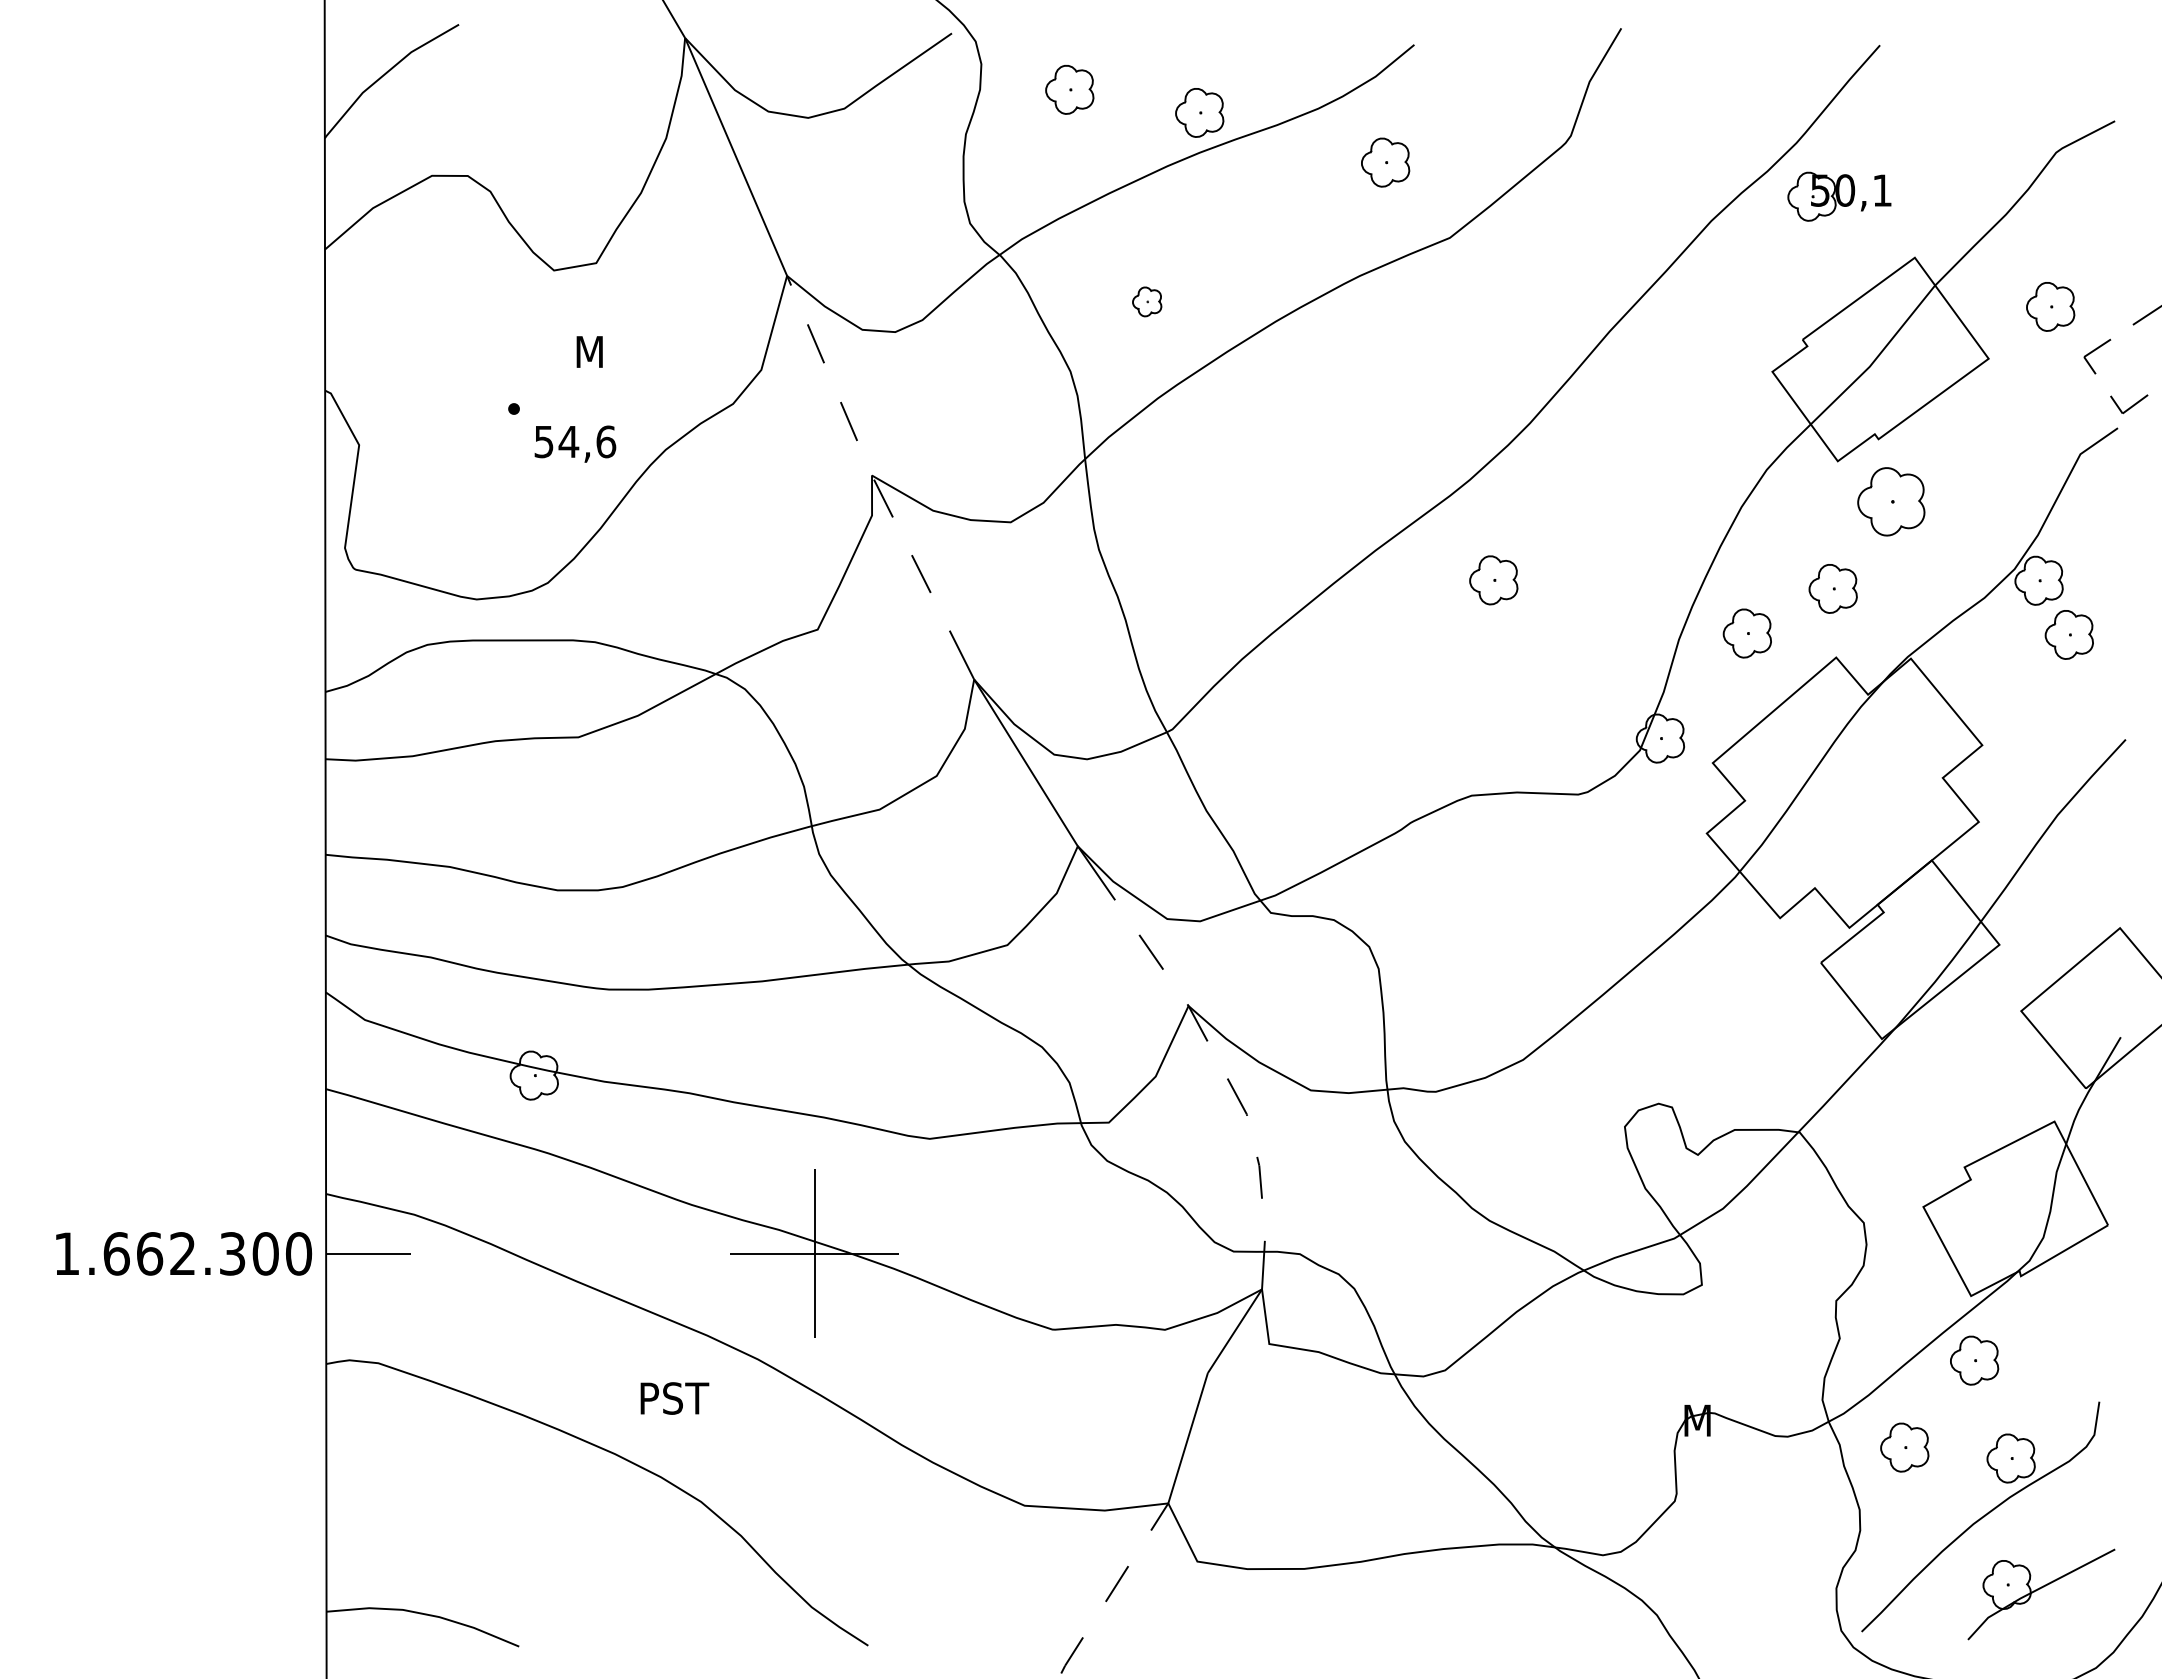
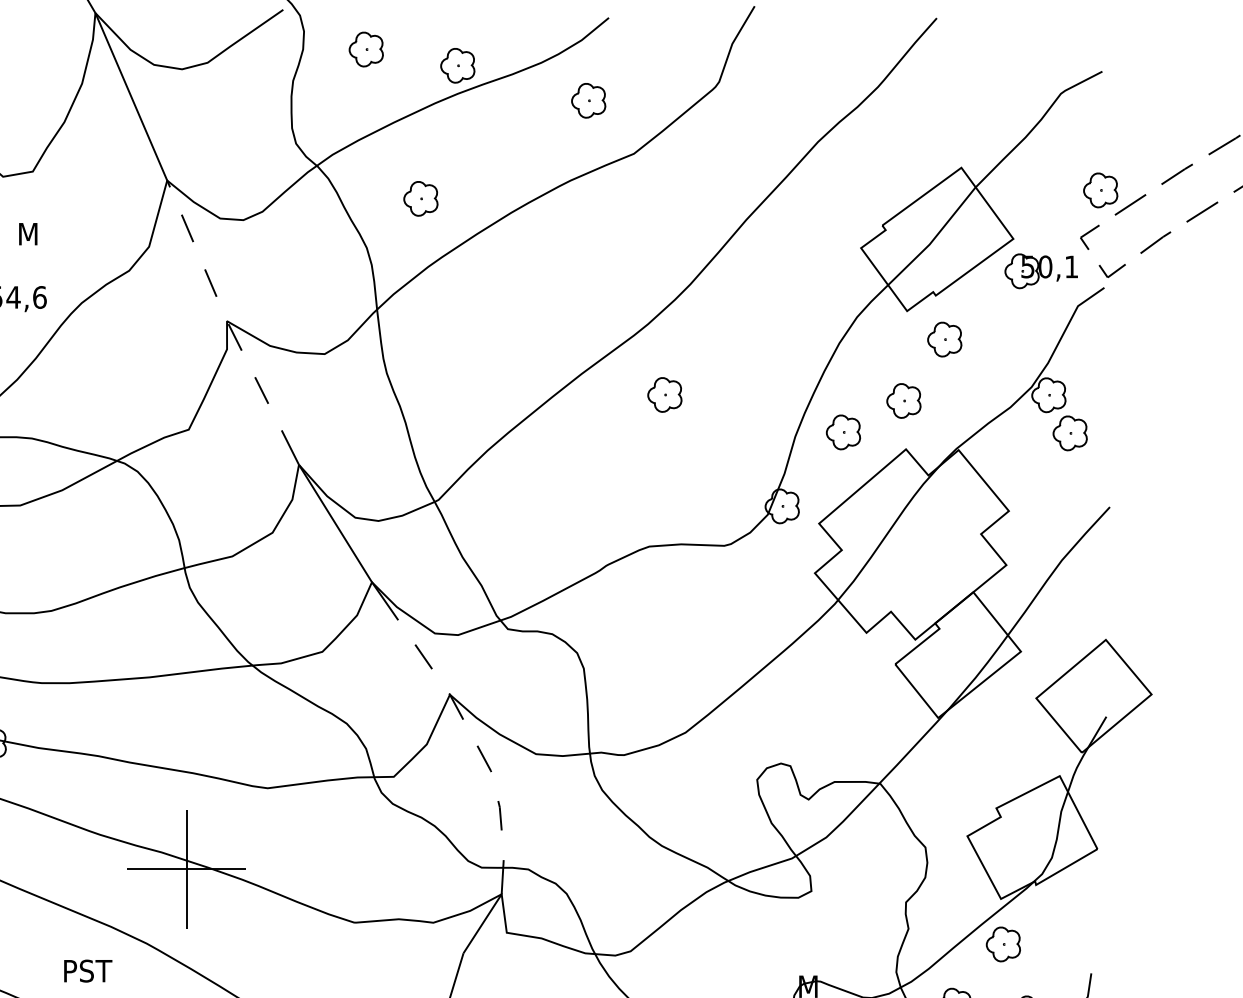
part: (1839, 196) -> (1041, 271), moved
part: (1146, 301) -> (420, 198), size x1.67
part: (2050, 306) -> (1100, 190), moved
part: (1890, 501) -> (944, 339), size x0.71

